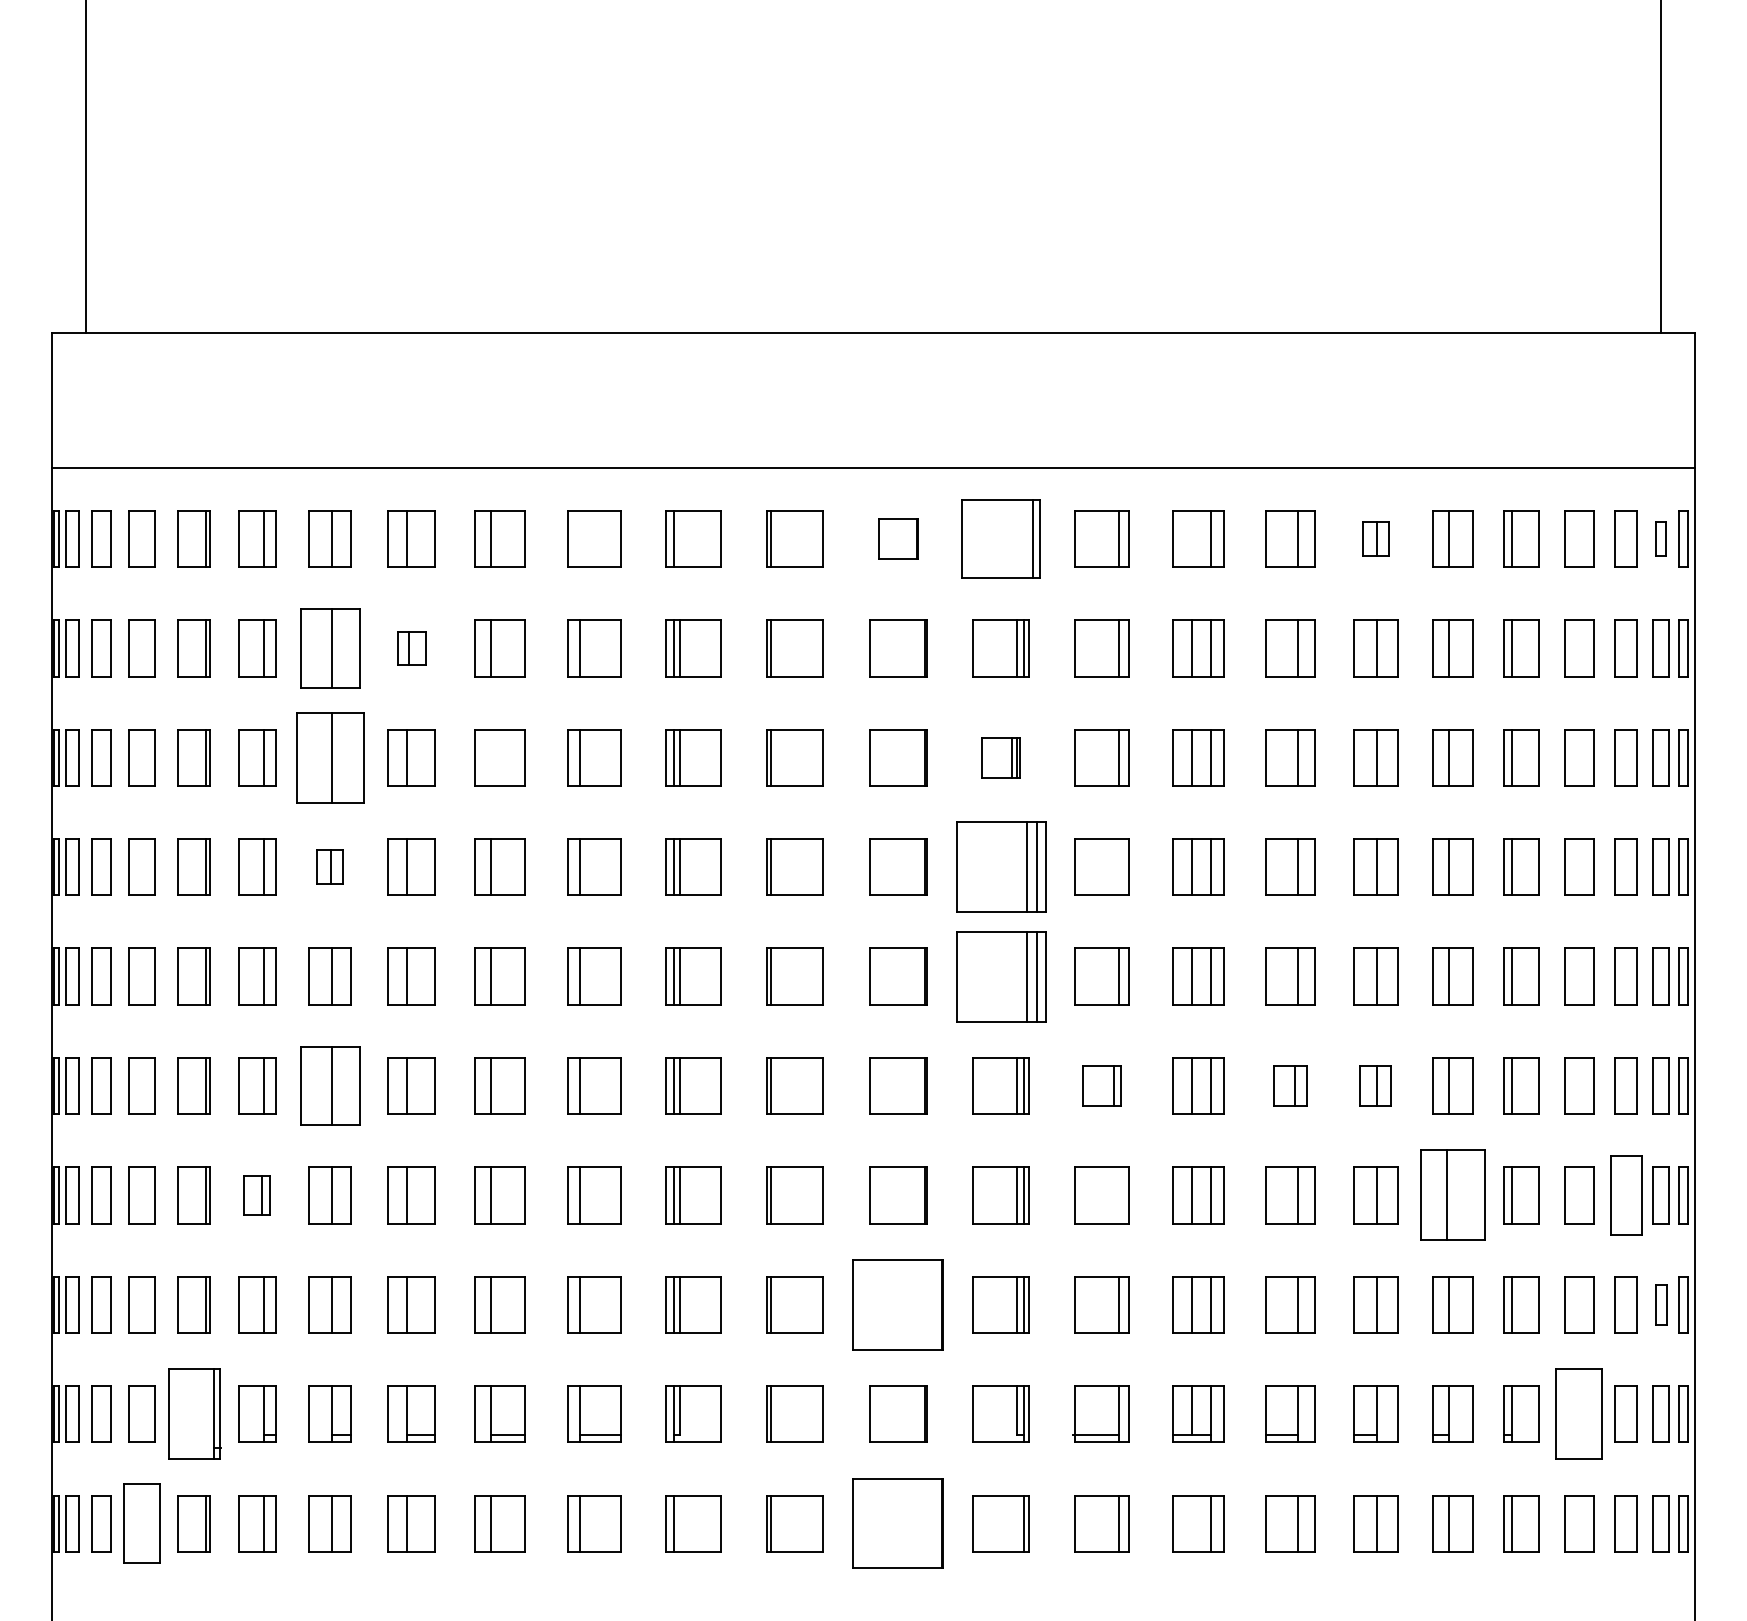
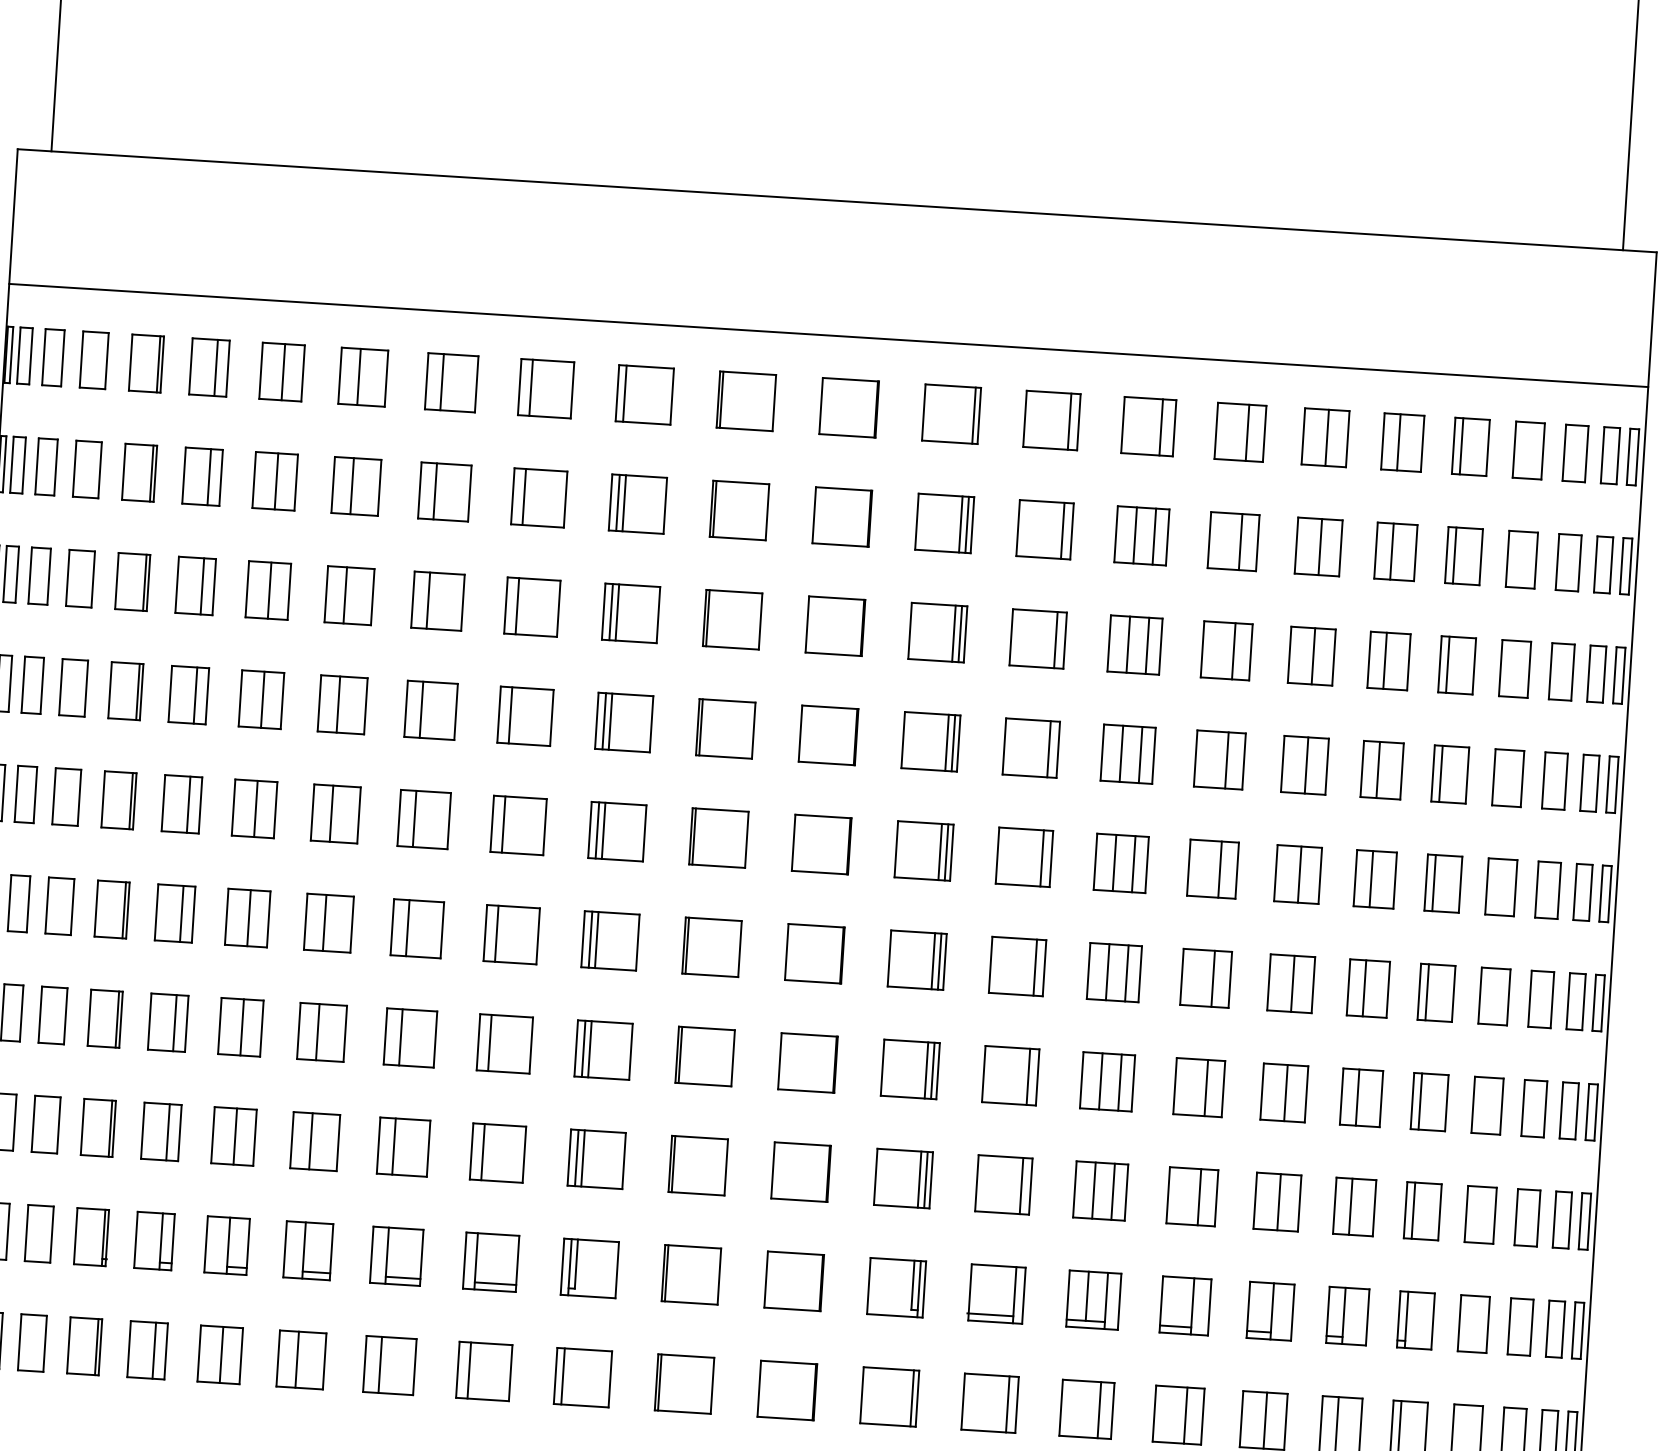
line: (579, 538) -> (530, 387), added
part: (898, 538) -> (849, 407), size x1.43
part: (1000, 538) -> (951, 413), size x0.71
part: (1375, 538) -> (1325, 437), size x1.67
part: (1660, 538) -> (1609, 455), size x1.67
part: (329, 648) -> (274, 481), size x0.71
part: (411, 648) -> (356, 486), size x1.67
part: (329, 757) -> (267, 590), size x0.62
line: (490, 757) -> (428, 600), added
part: (1000, 757) -> (937, 632), size x1.43
part: (329, 866) -> (260, 698), size x1.67
part: (1000, 866) -> (930, 741), size x0.62
line: (1119, 867) -> (1049, 749), added
part: (1000, 976) -> (923, 850), size x0.62
part: (329, 1085) -> (247, 917), size x0.71
part: (1101, 1085) -> (1017, 965), size x1.43
part: (1290, 1085) -> (1206, 977), size x1.43
part: (1375, 1085) -> (1291, 983), size x1.43
part: (257, 1195) -> (168, 1022), size x1.43
line: (1119, 1195) -> (1028, 1076), added
part: (1452, 1195) -> (1360, 1097), size x0.62
part: (1625, 1195) -> (1533, 1108), size x0.71
part: (898, 1304) -> (801, 1171), size x0.62
part: (1660, 1304) -> (1561, 1219), size x1.43
part: (194, 1413) -> (91, 1236), size x0.62
part: (1579, 1413) -> (1474, 1323), size x0.62
part: (141, 1523) -> (31, 1342), size x0.71
part: (898, 1523) -> (787, 1390), size x0.62

